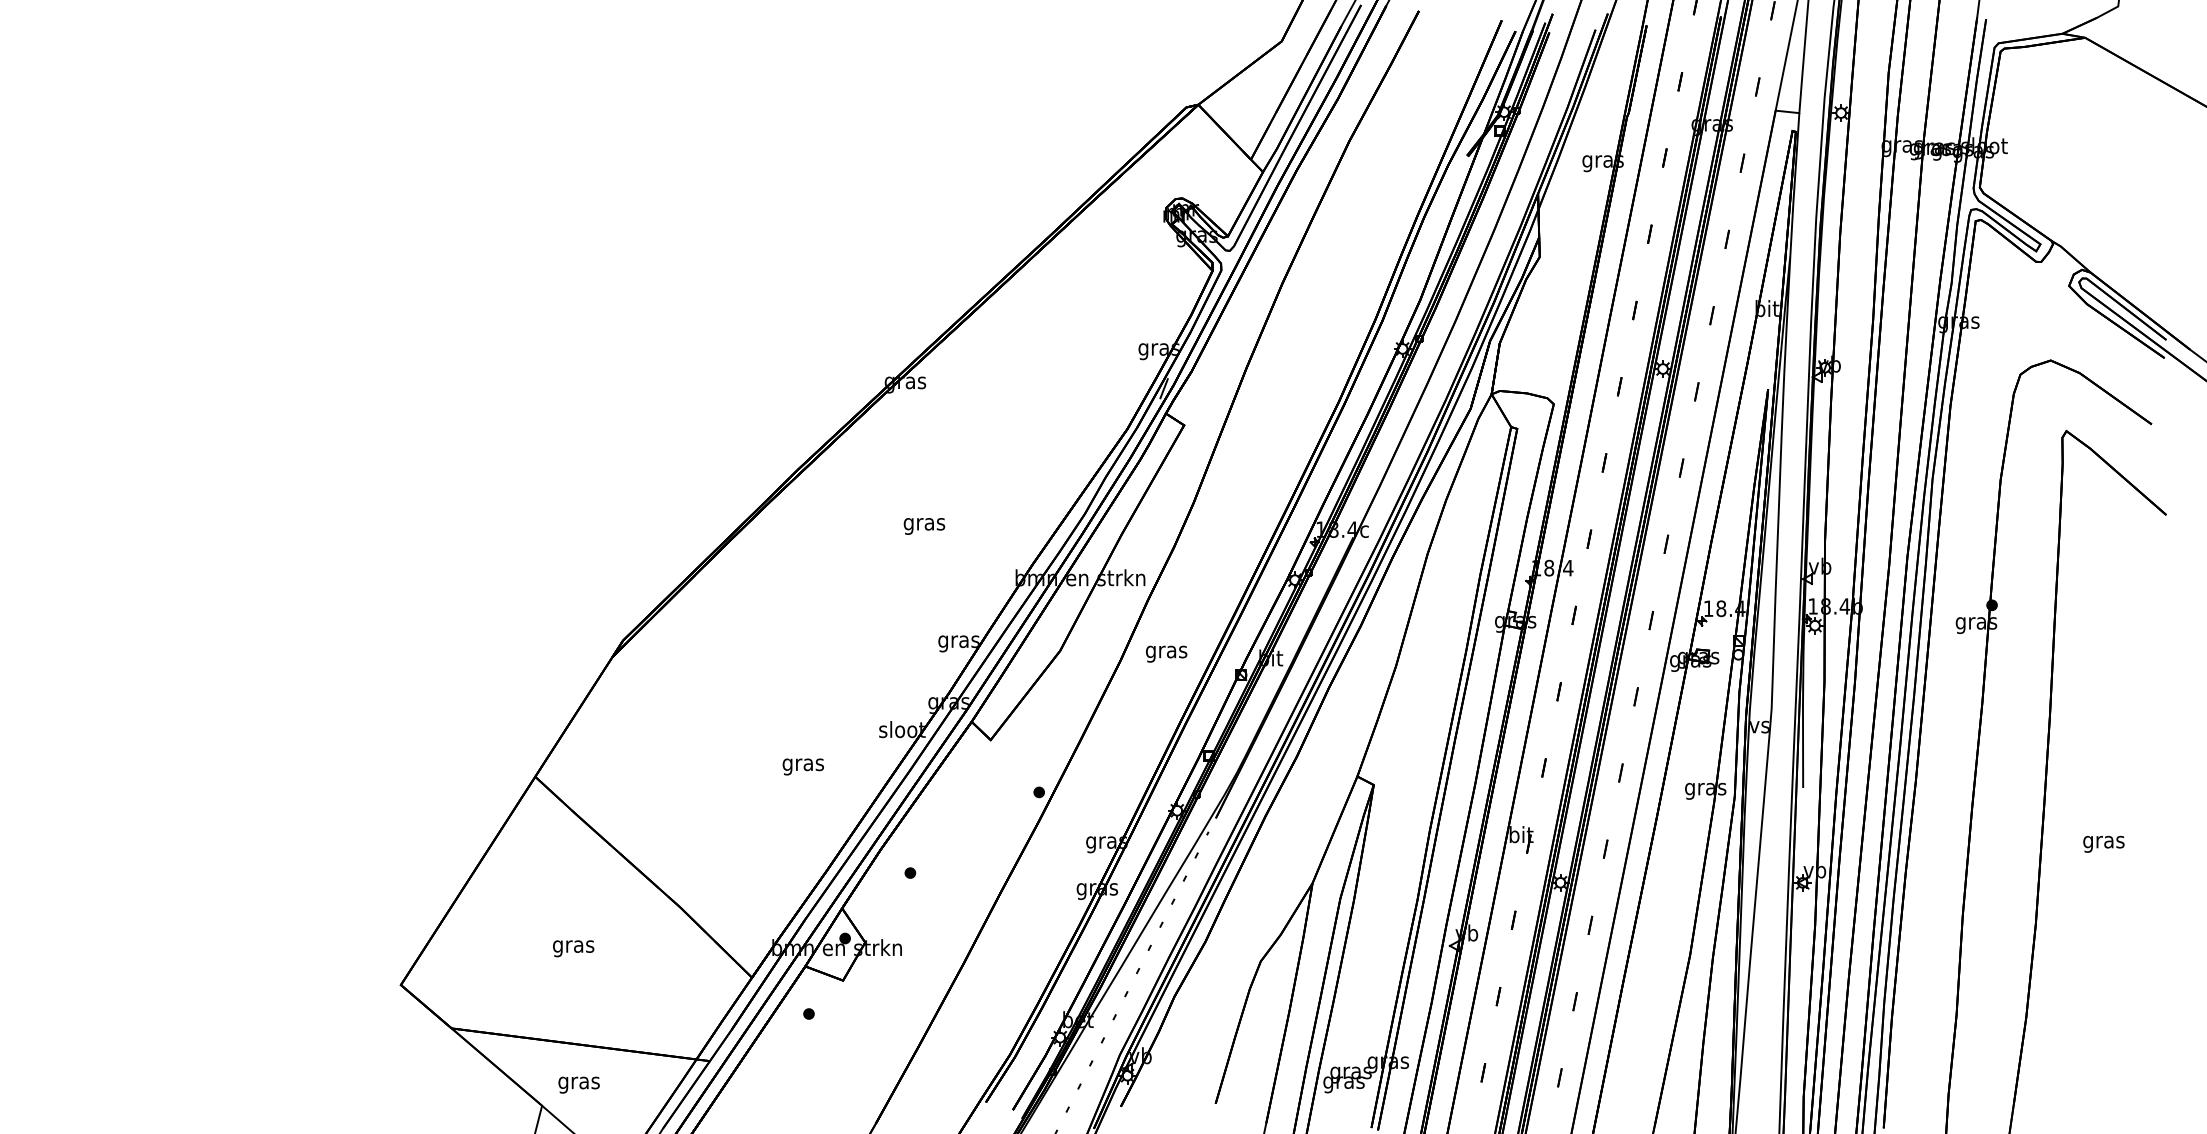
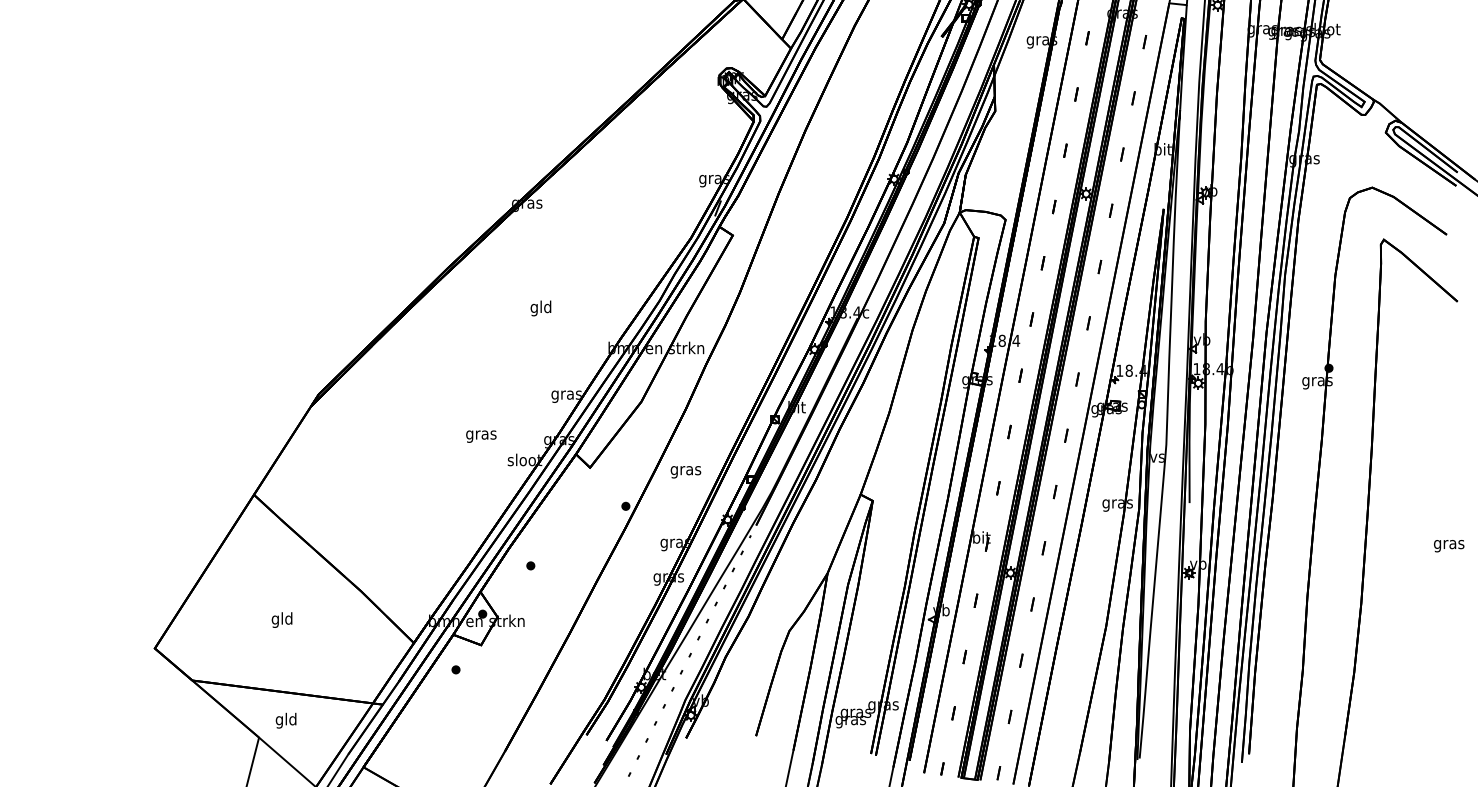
text: (924, 523) -> (541, 307), gras -> gld
text: (1166, 653) -> (685, 471), moved
text: (802, 766) -> (480, 436), moved
text: (2103, 843) -> (1448, 545), moved
text: (573, 946) -> (282, 620), gras -> gld
text: (578, 1082) -> (285, 720), gras -> gld

